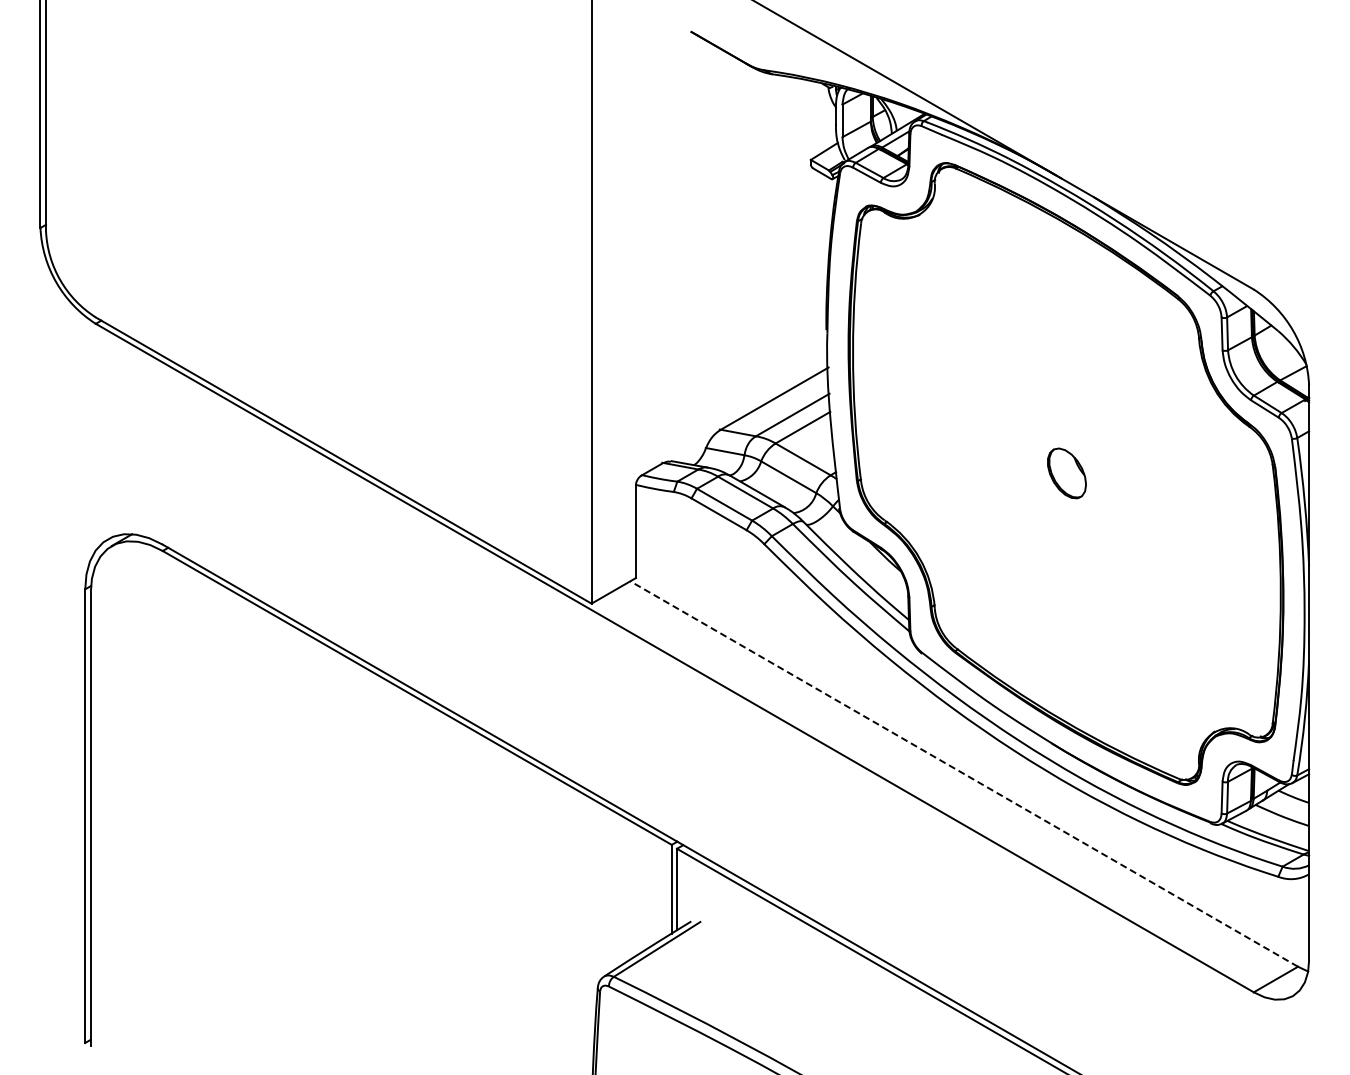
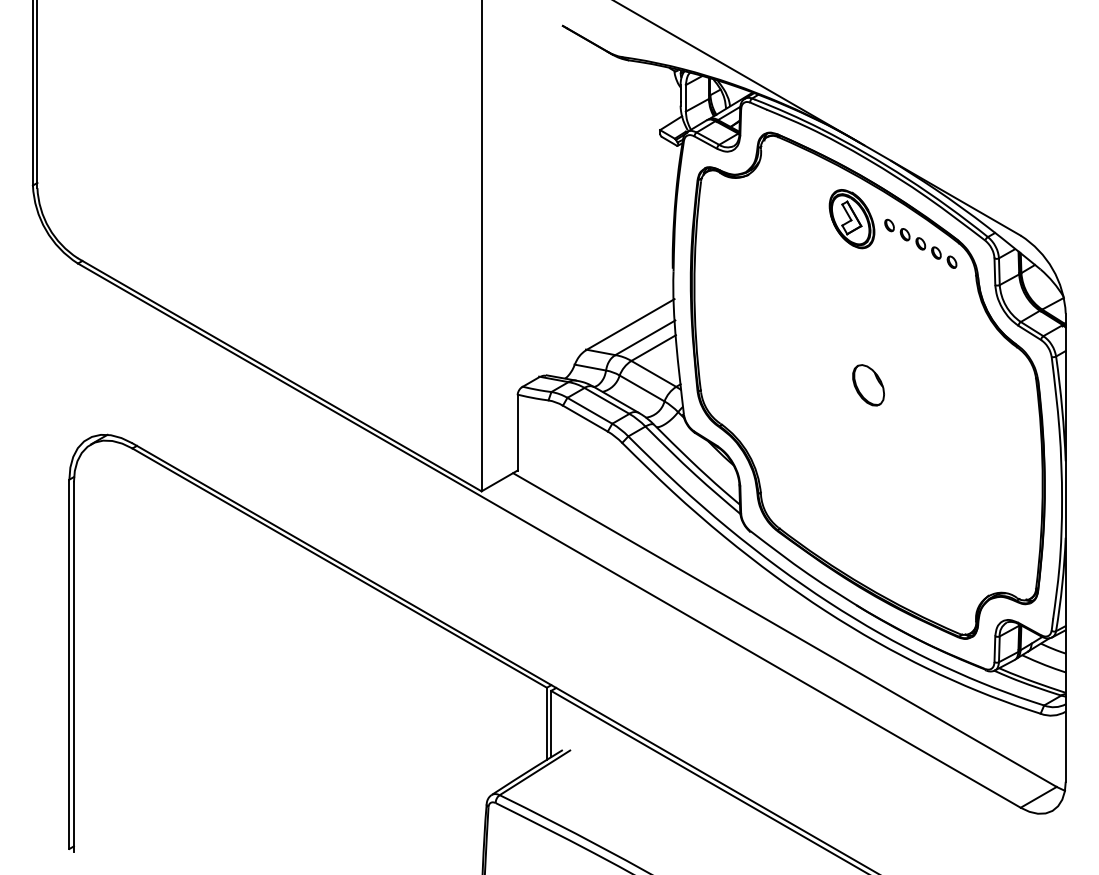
part: (1046, 268) -> (851, 218), added
part: (1130, 299) -> (920, 243), added
line: (963, 773) -> (784, 629), dashed -> solid

